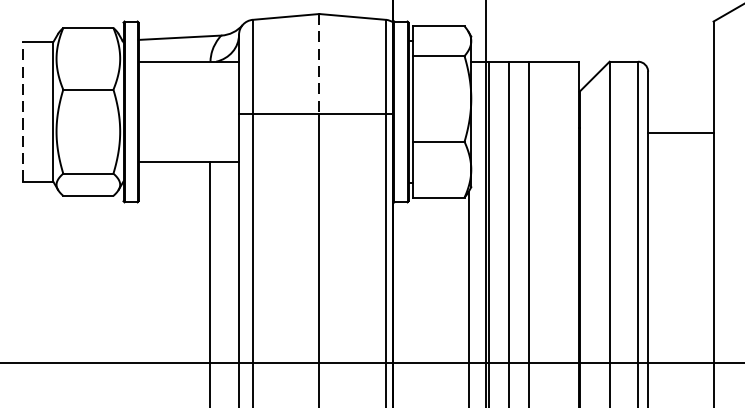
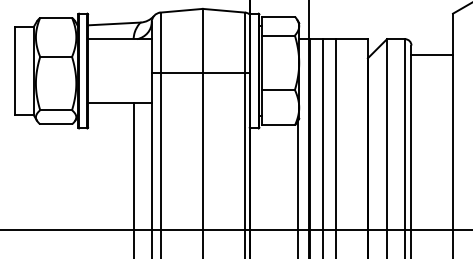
line: (318, 63) -> (202, 40), dashed -> solid
line: (22, 111) -> (14, 70), dashed -> solid
line: (681, 133) -> (432, 55), moved

